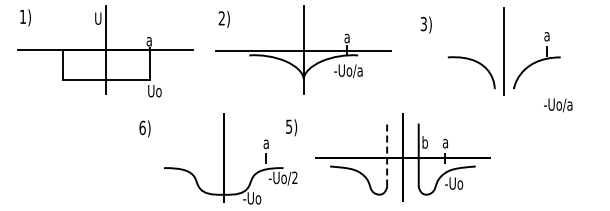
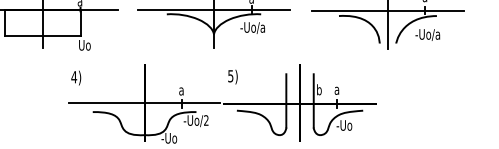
line: (503, 51) -> (387, 10), added
text: (558, 105) -> (428, 35), moved
text: (142, 127) -> (74, 76), 6) -> 4)
text: (291, 127) -> (232, 76), moved
line: (387, 155) -> (286, 101), dashed -> solid
line: (223, 157) -> (144, 102), added

